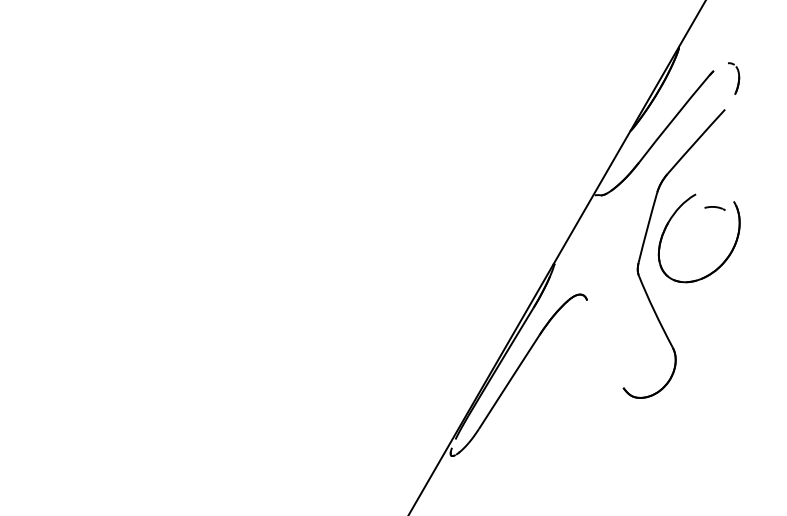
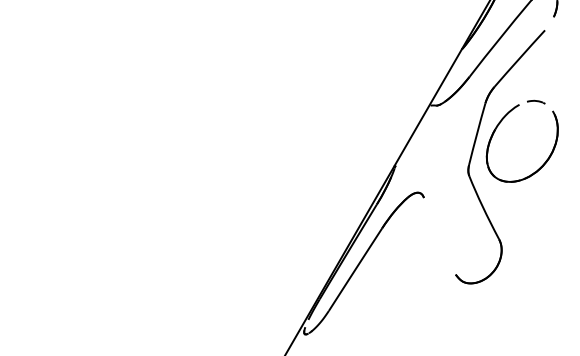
part: (714, 208) -> (535, 102), moved

